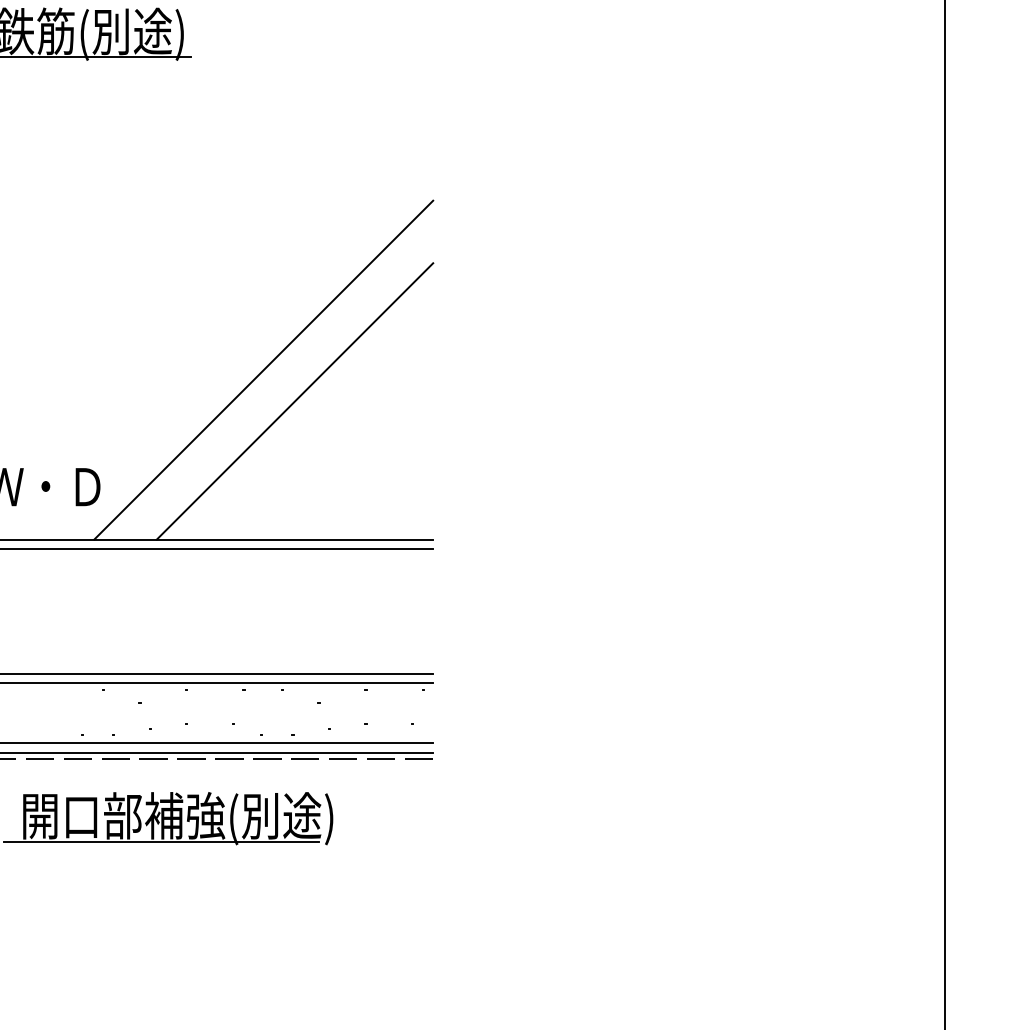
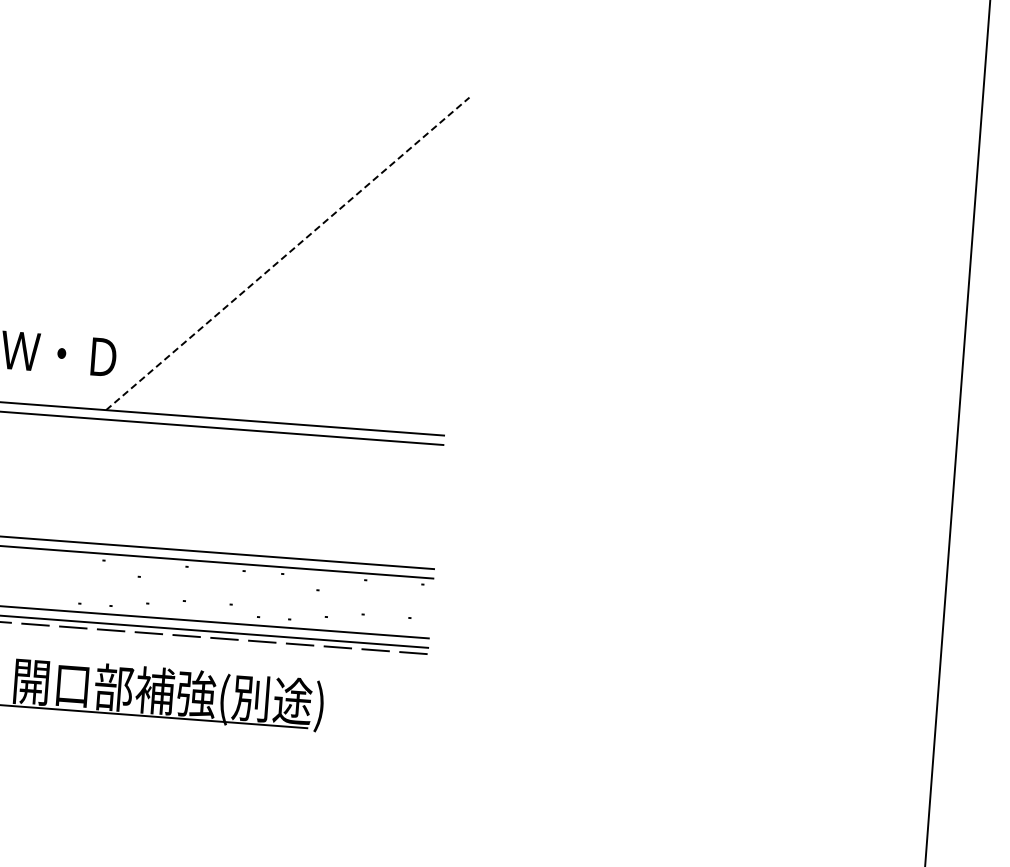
line: (263, 370) -> (287, 254), solid -> dashed
line: (294, 401) -> (316, 287), removed

